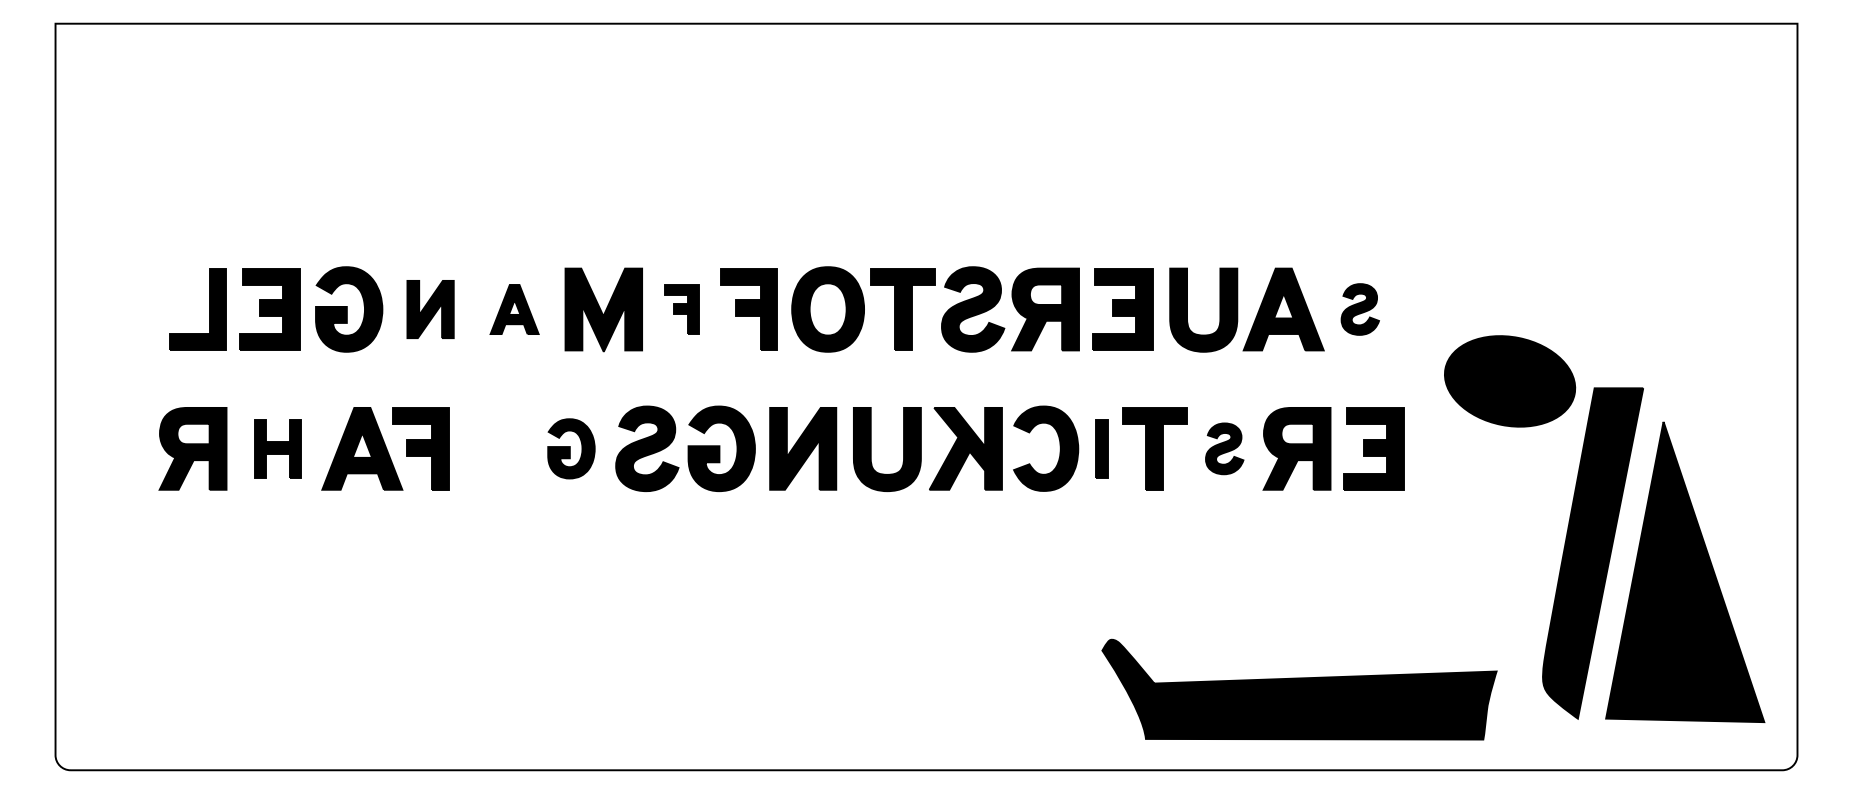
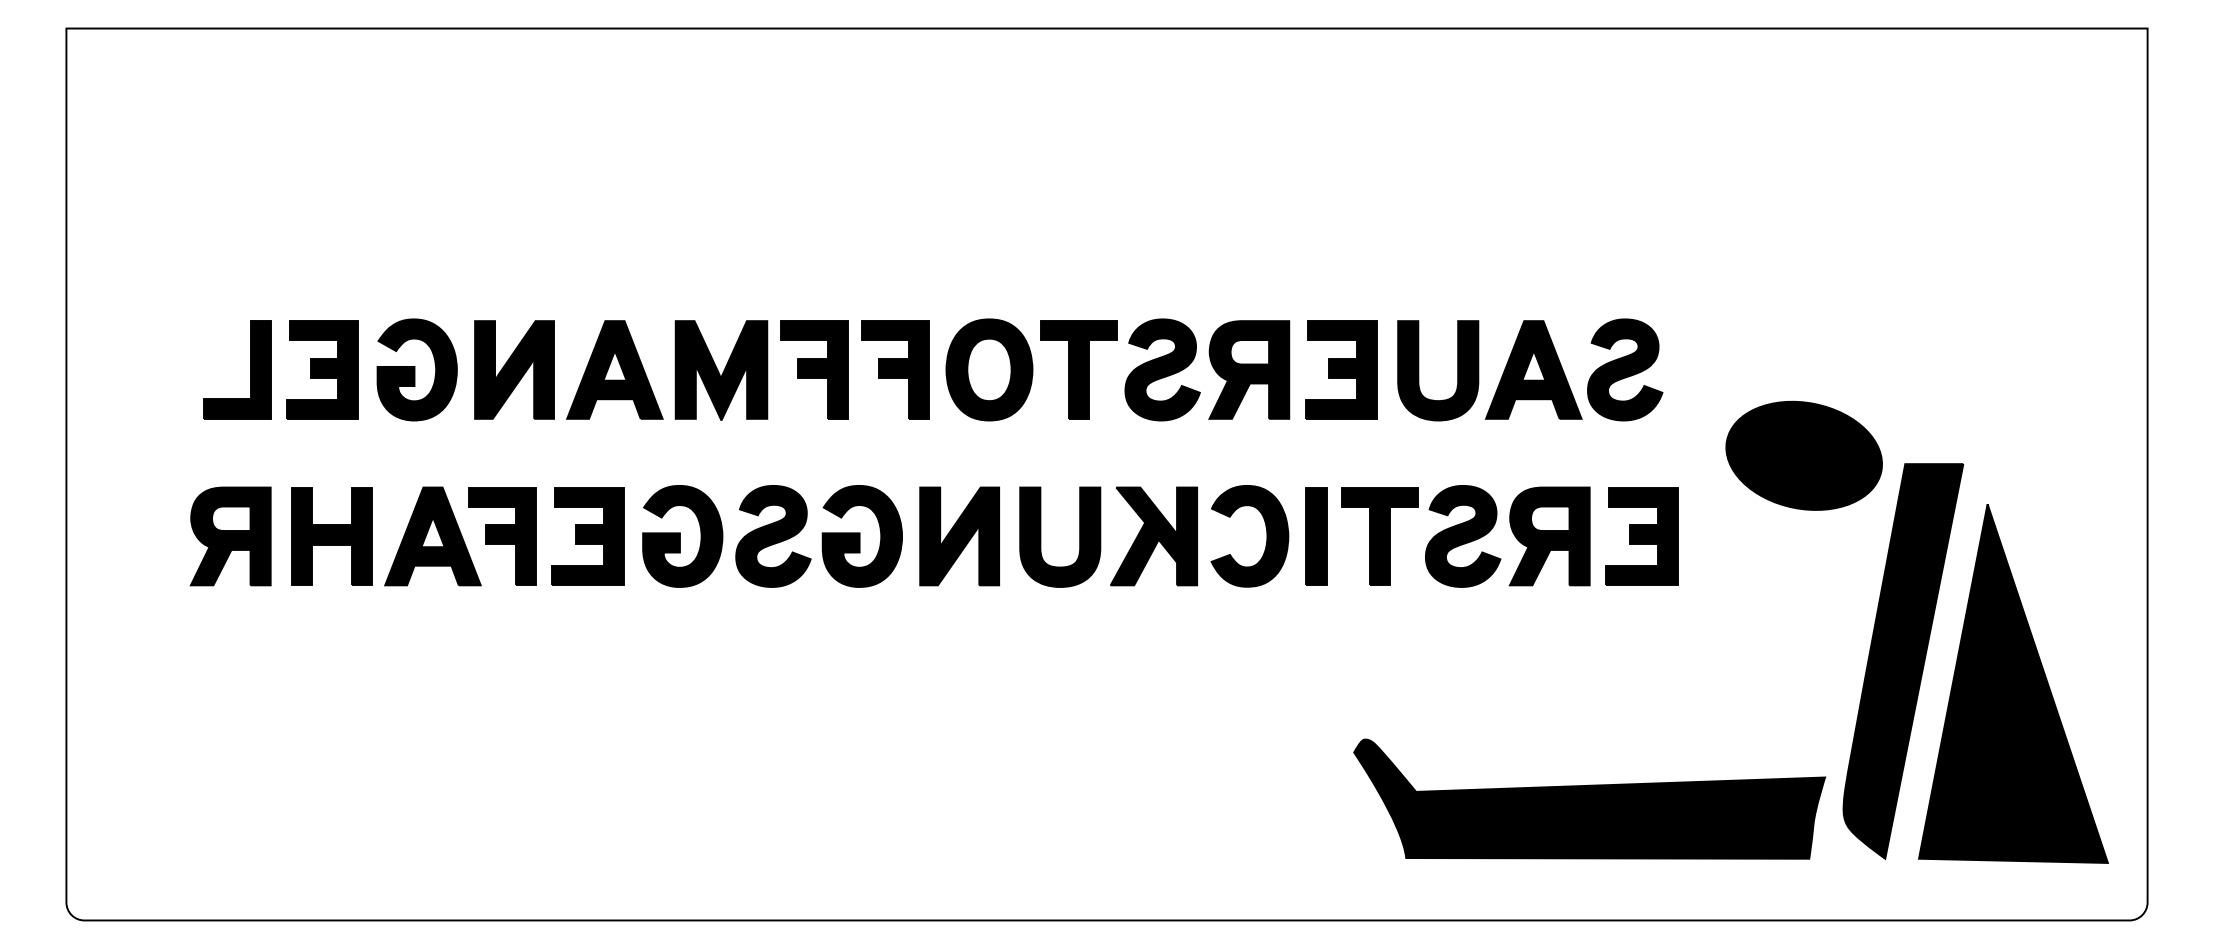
part: (430, 309) -> (514, 369), size x1.43
part: (514, 309) -> (614, 369), size x1.67
part: (681, 309) -> (814, 369), size x1.67
part: (1360, 309) -> (1625, 369), size x1.67
part: (277, 448) -> (331, 536), size x1.43
part: (491, 448) -> (587, 536), added
part: (571, 448) -> (682, 536), size x1.43
part: (1101, 448) -> (1316, 536), size x1.43
part: (1224, 448) -> (1463, 536), size x1.67
part: (1299, 689) -> (1589, 798), moved

